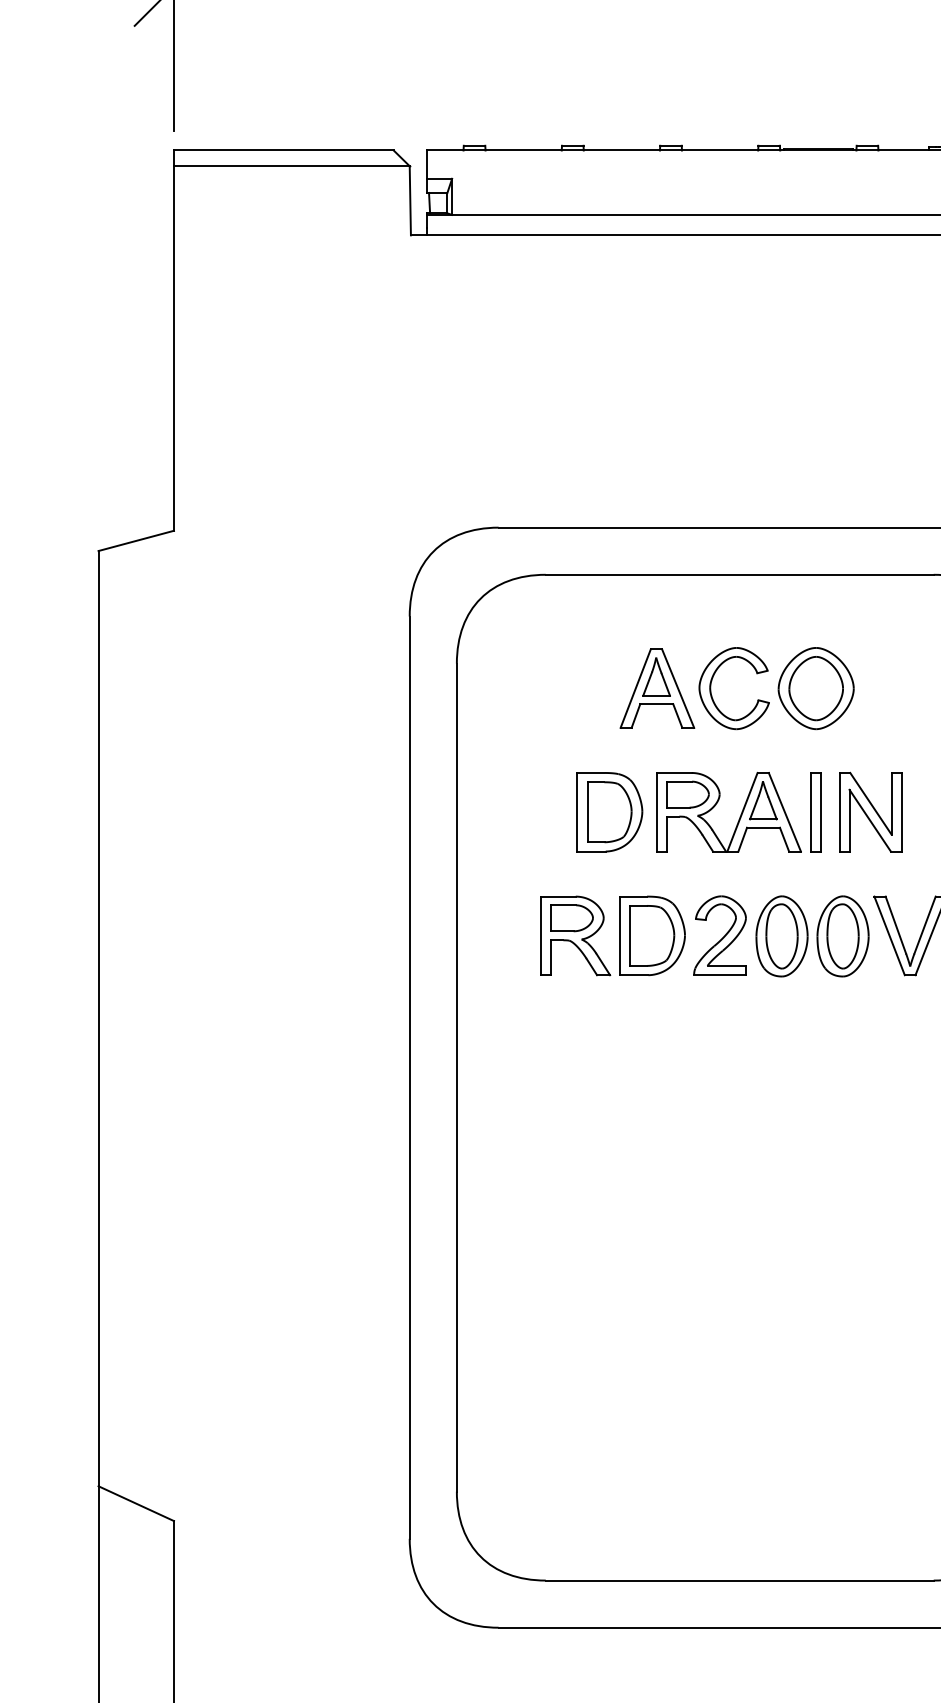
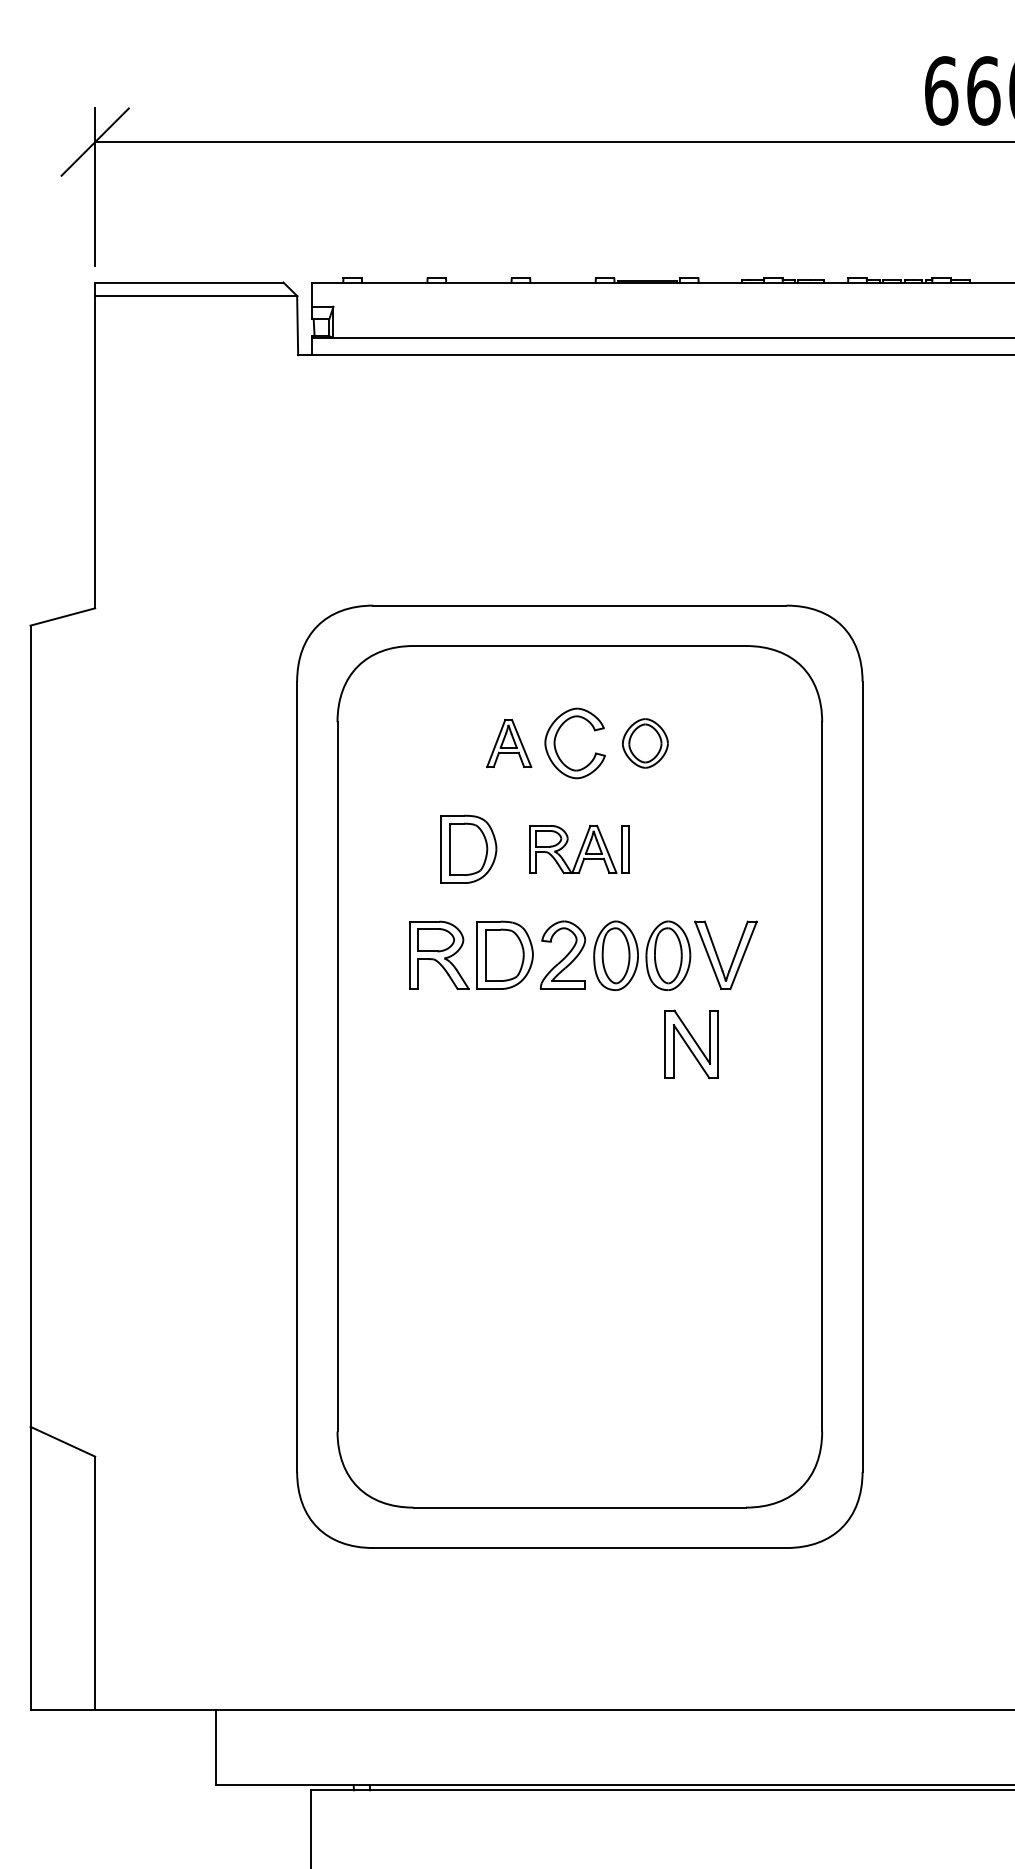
part: (656, 688) -> (508, 743), size x0.7
part: (816, 688) -> (645, 743), size x0.7
part: (739, 812) -> (579, 849), size x0.7
part: (870, 812) -> (691, 1044), moved

